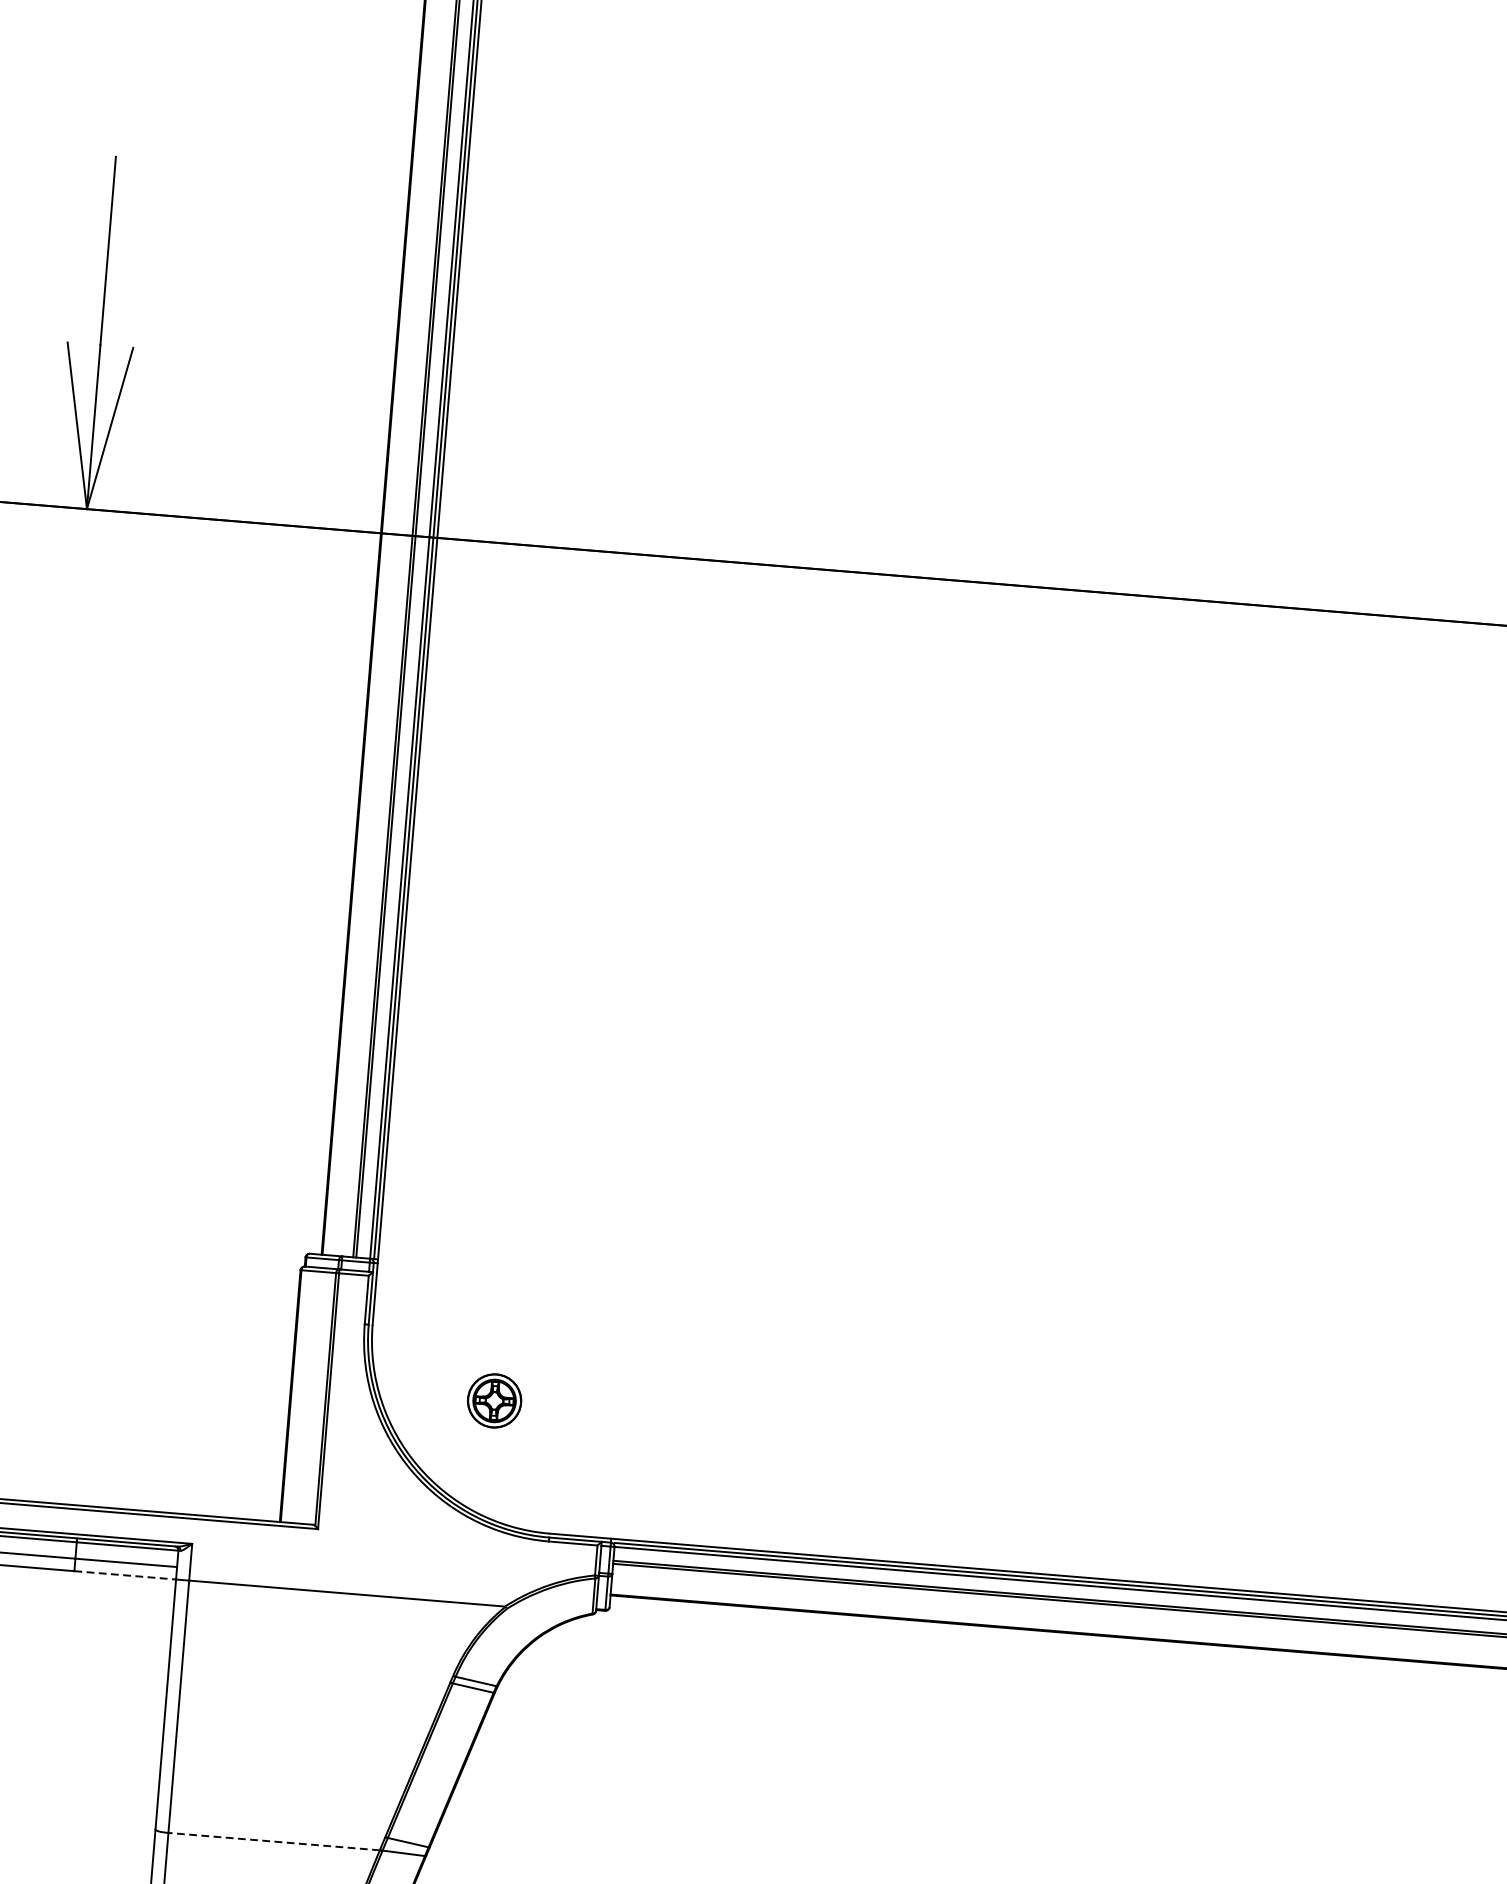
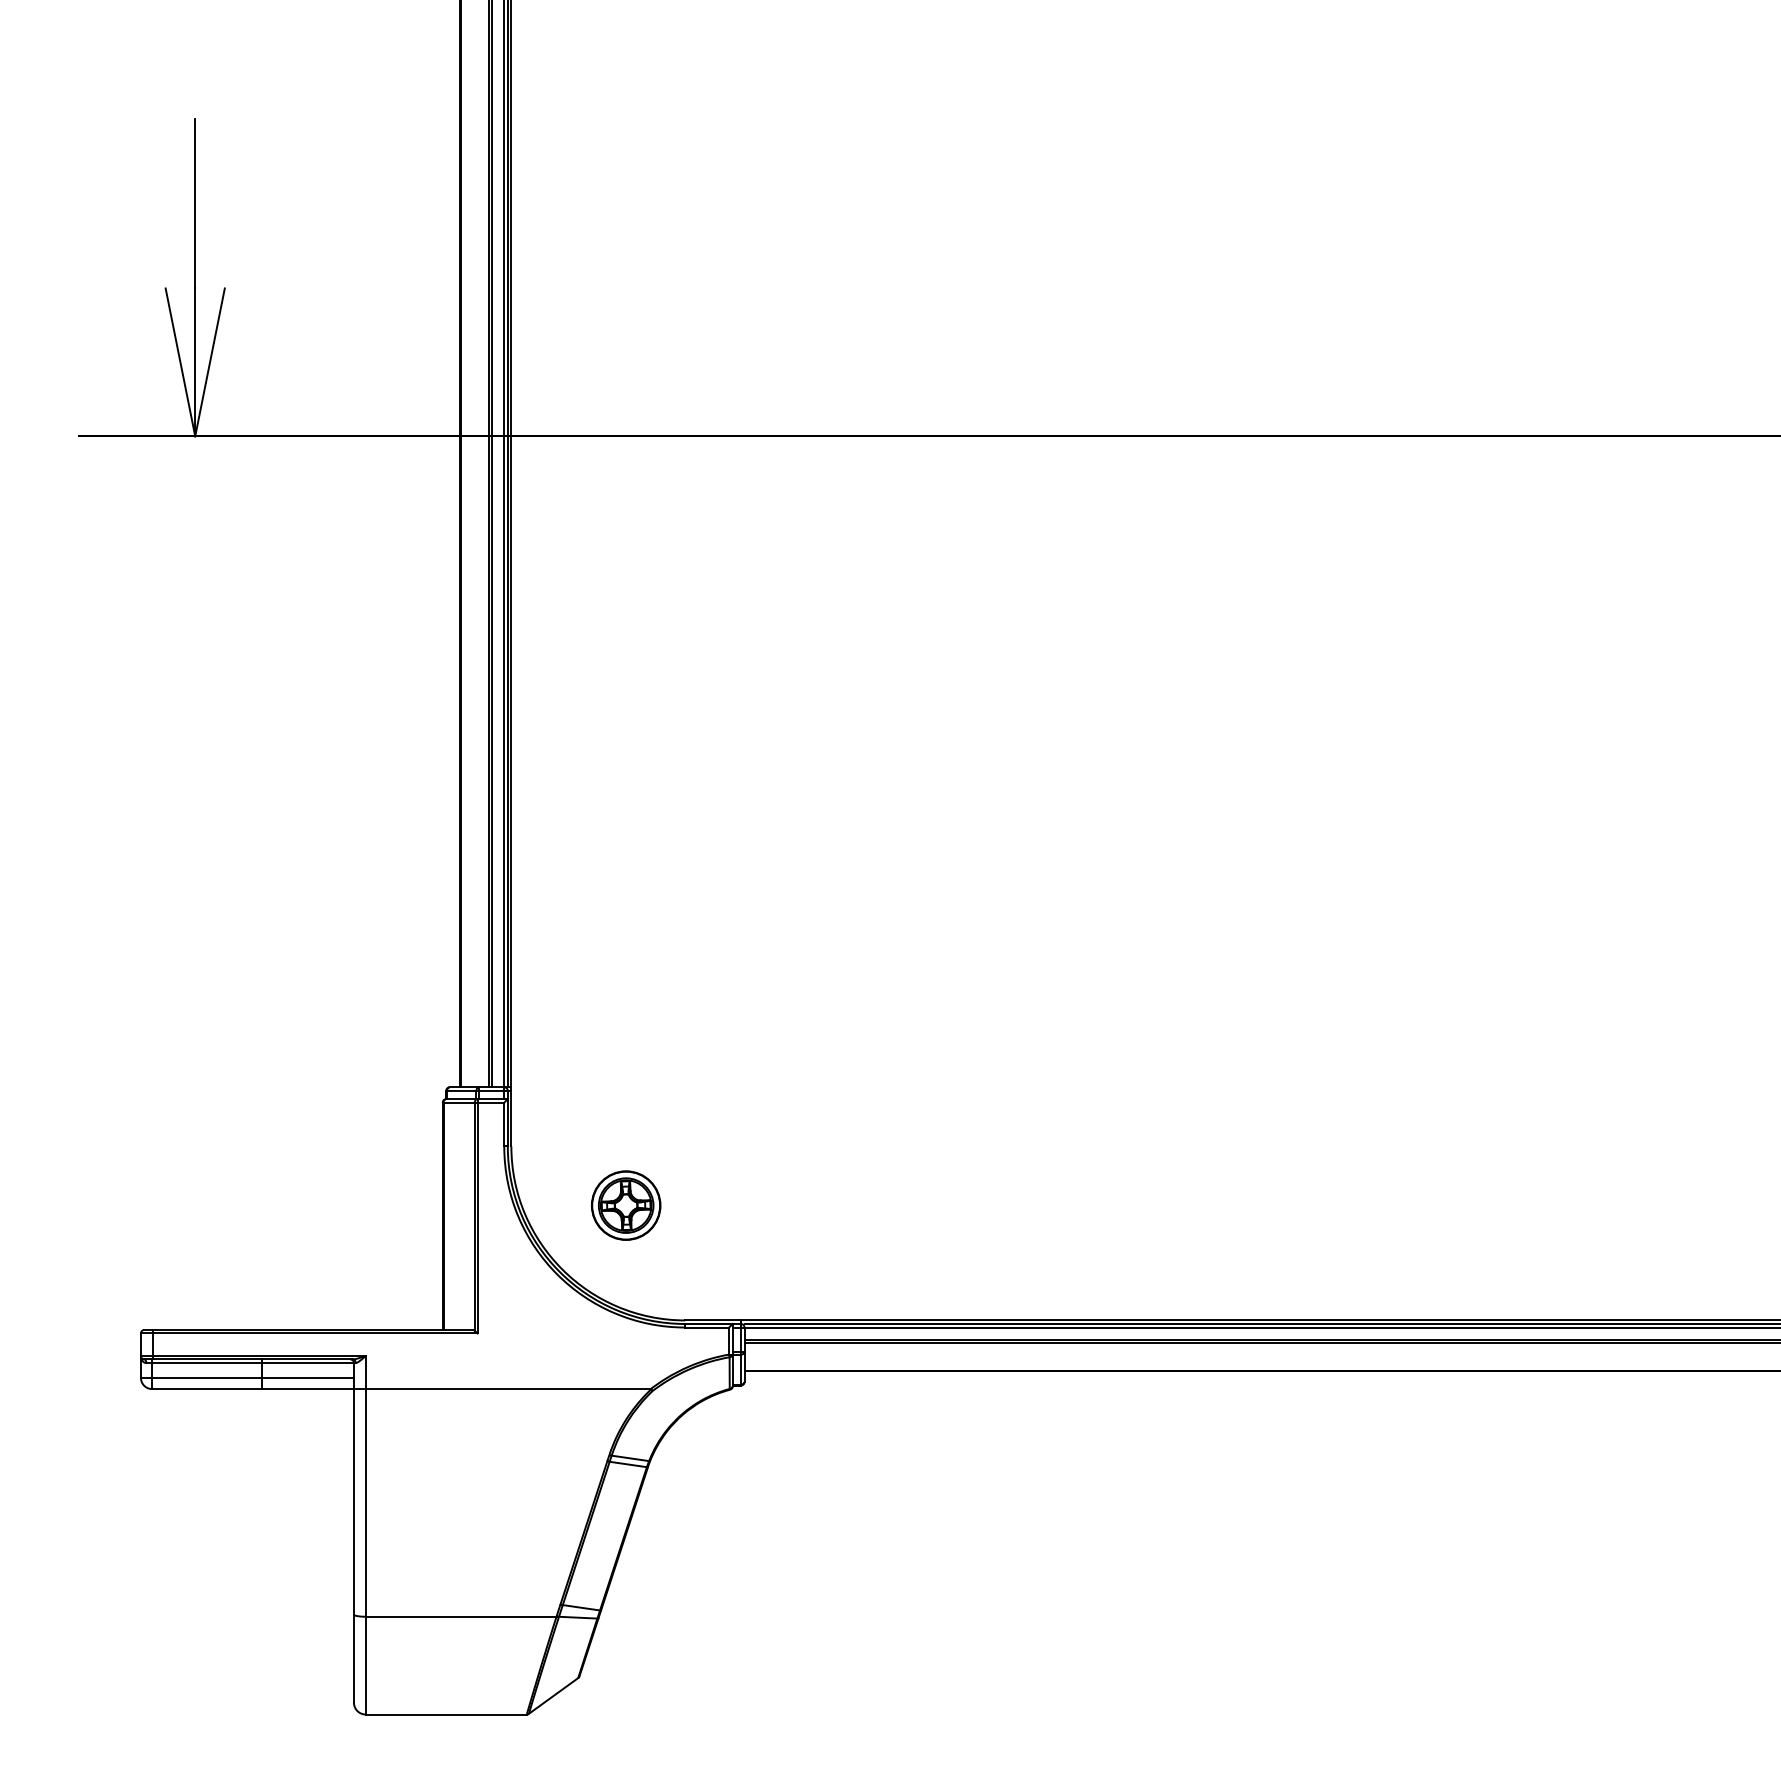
part: (494, 1400) -> (626, 1205), size x1.43
line: (125, 1575) -> (308, 1389), dashed -> solid
line: (273, 1841) -> (460, 1616), dashed -> solid

